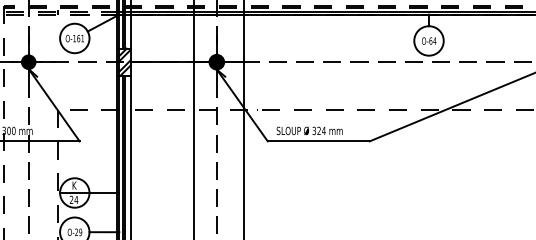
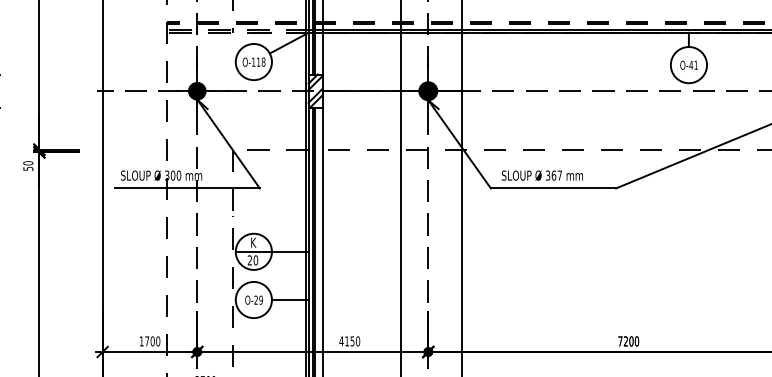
text: (80, 38) -> (260, 61), O-161 -> O-118
text: (432, 40) -> (693, 64), O-64 -> O-41
text: (321, 130) -> (556, 175), 324 -> 367
text: (76, 200) -> (255, 260), 24 -> 20

